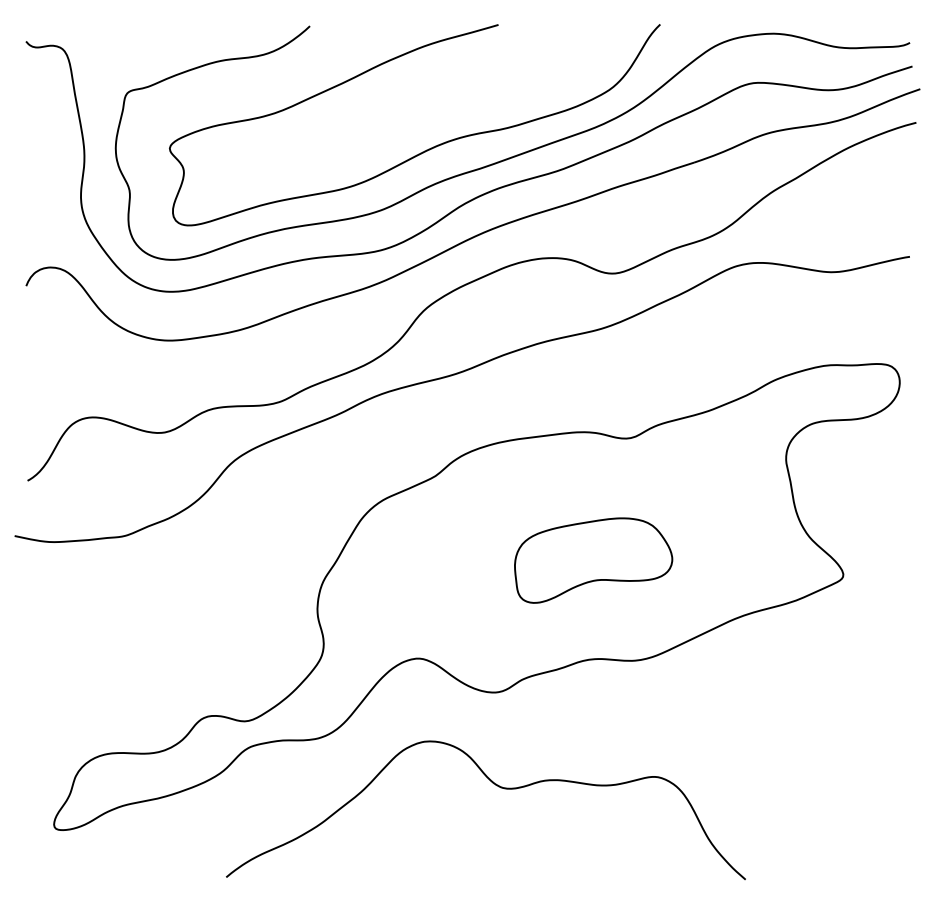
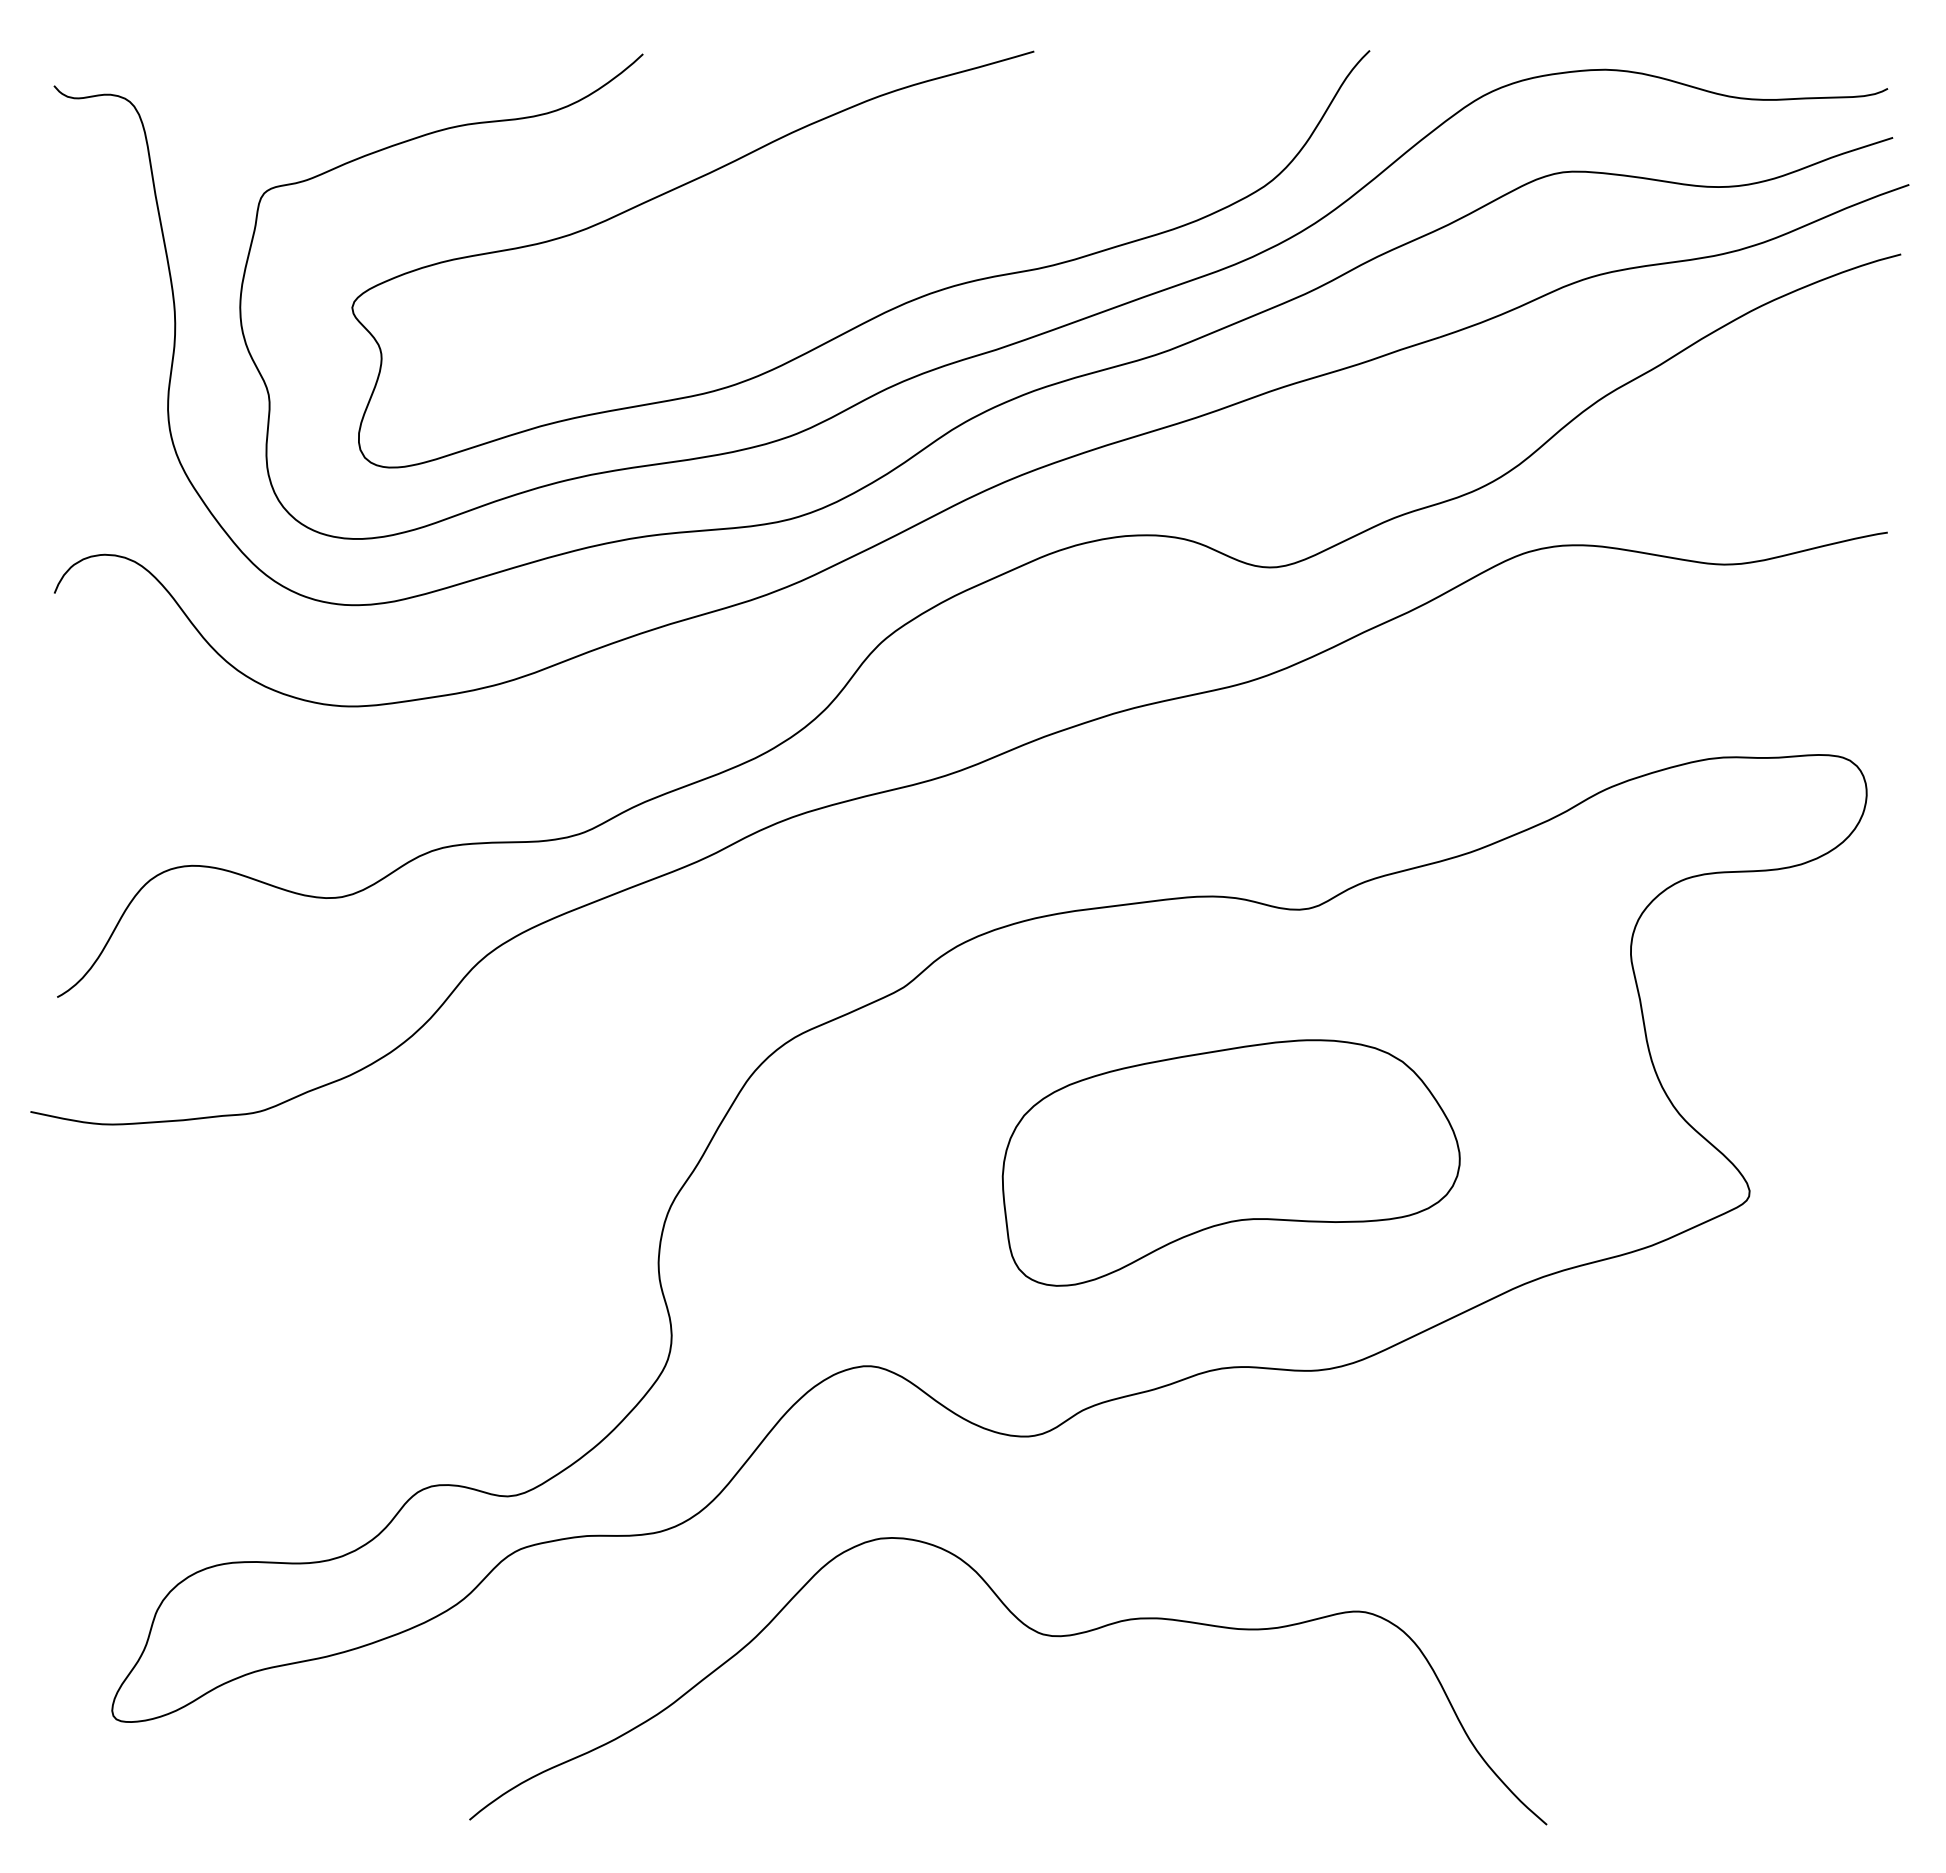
part: (593, 560) -> (1231, 1162), size x1.4

